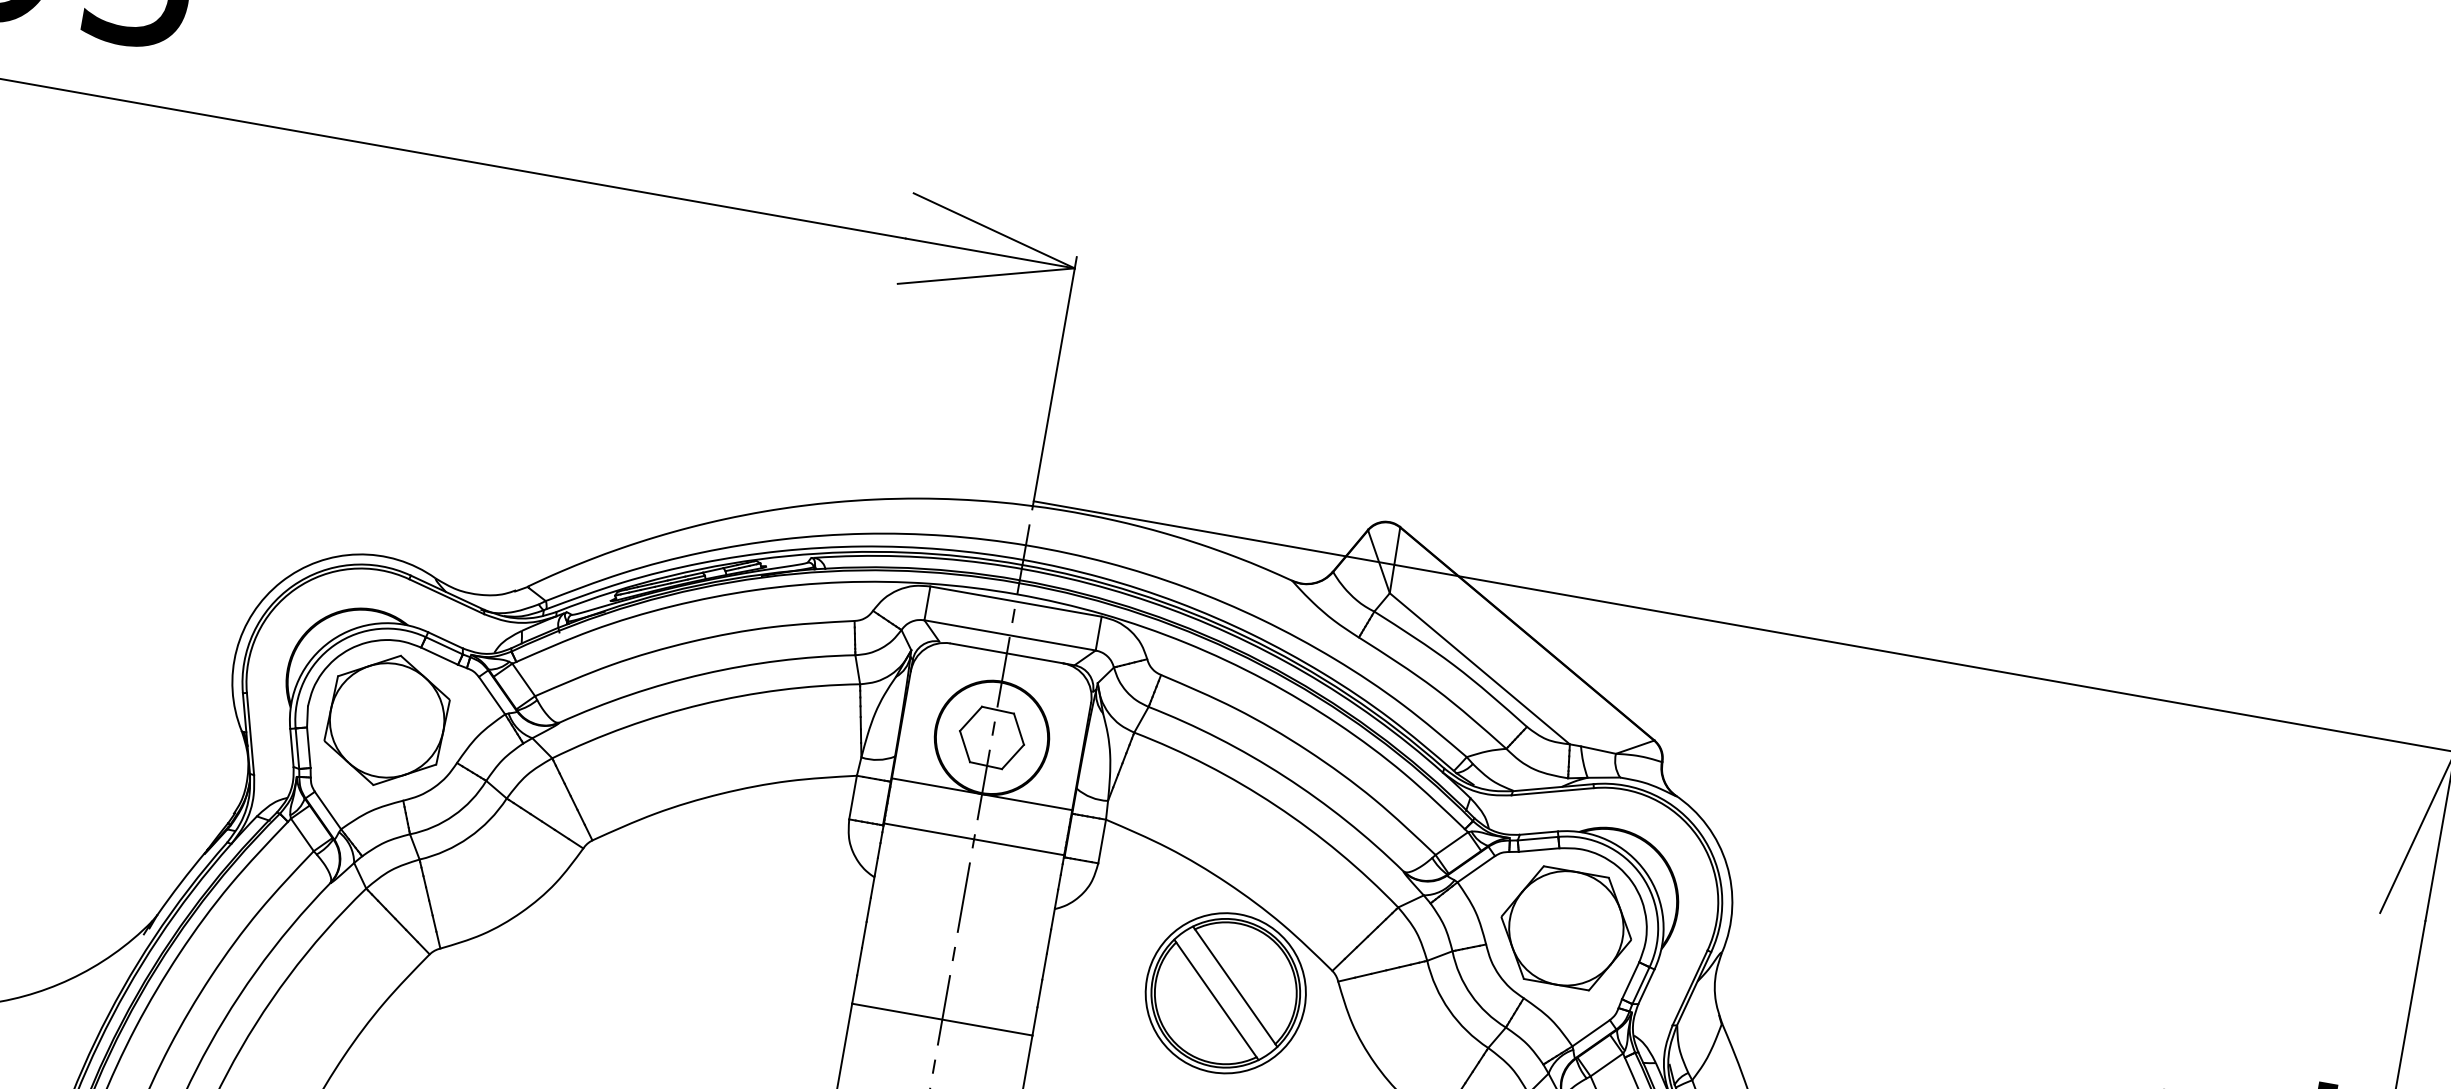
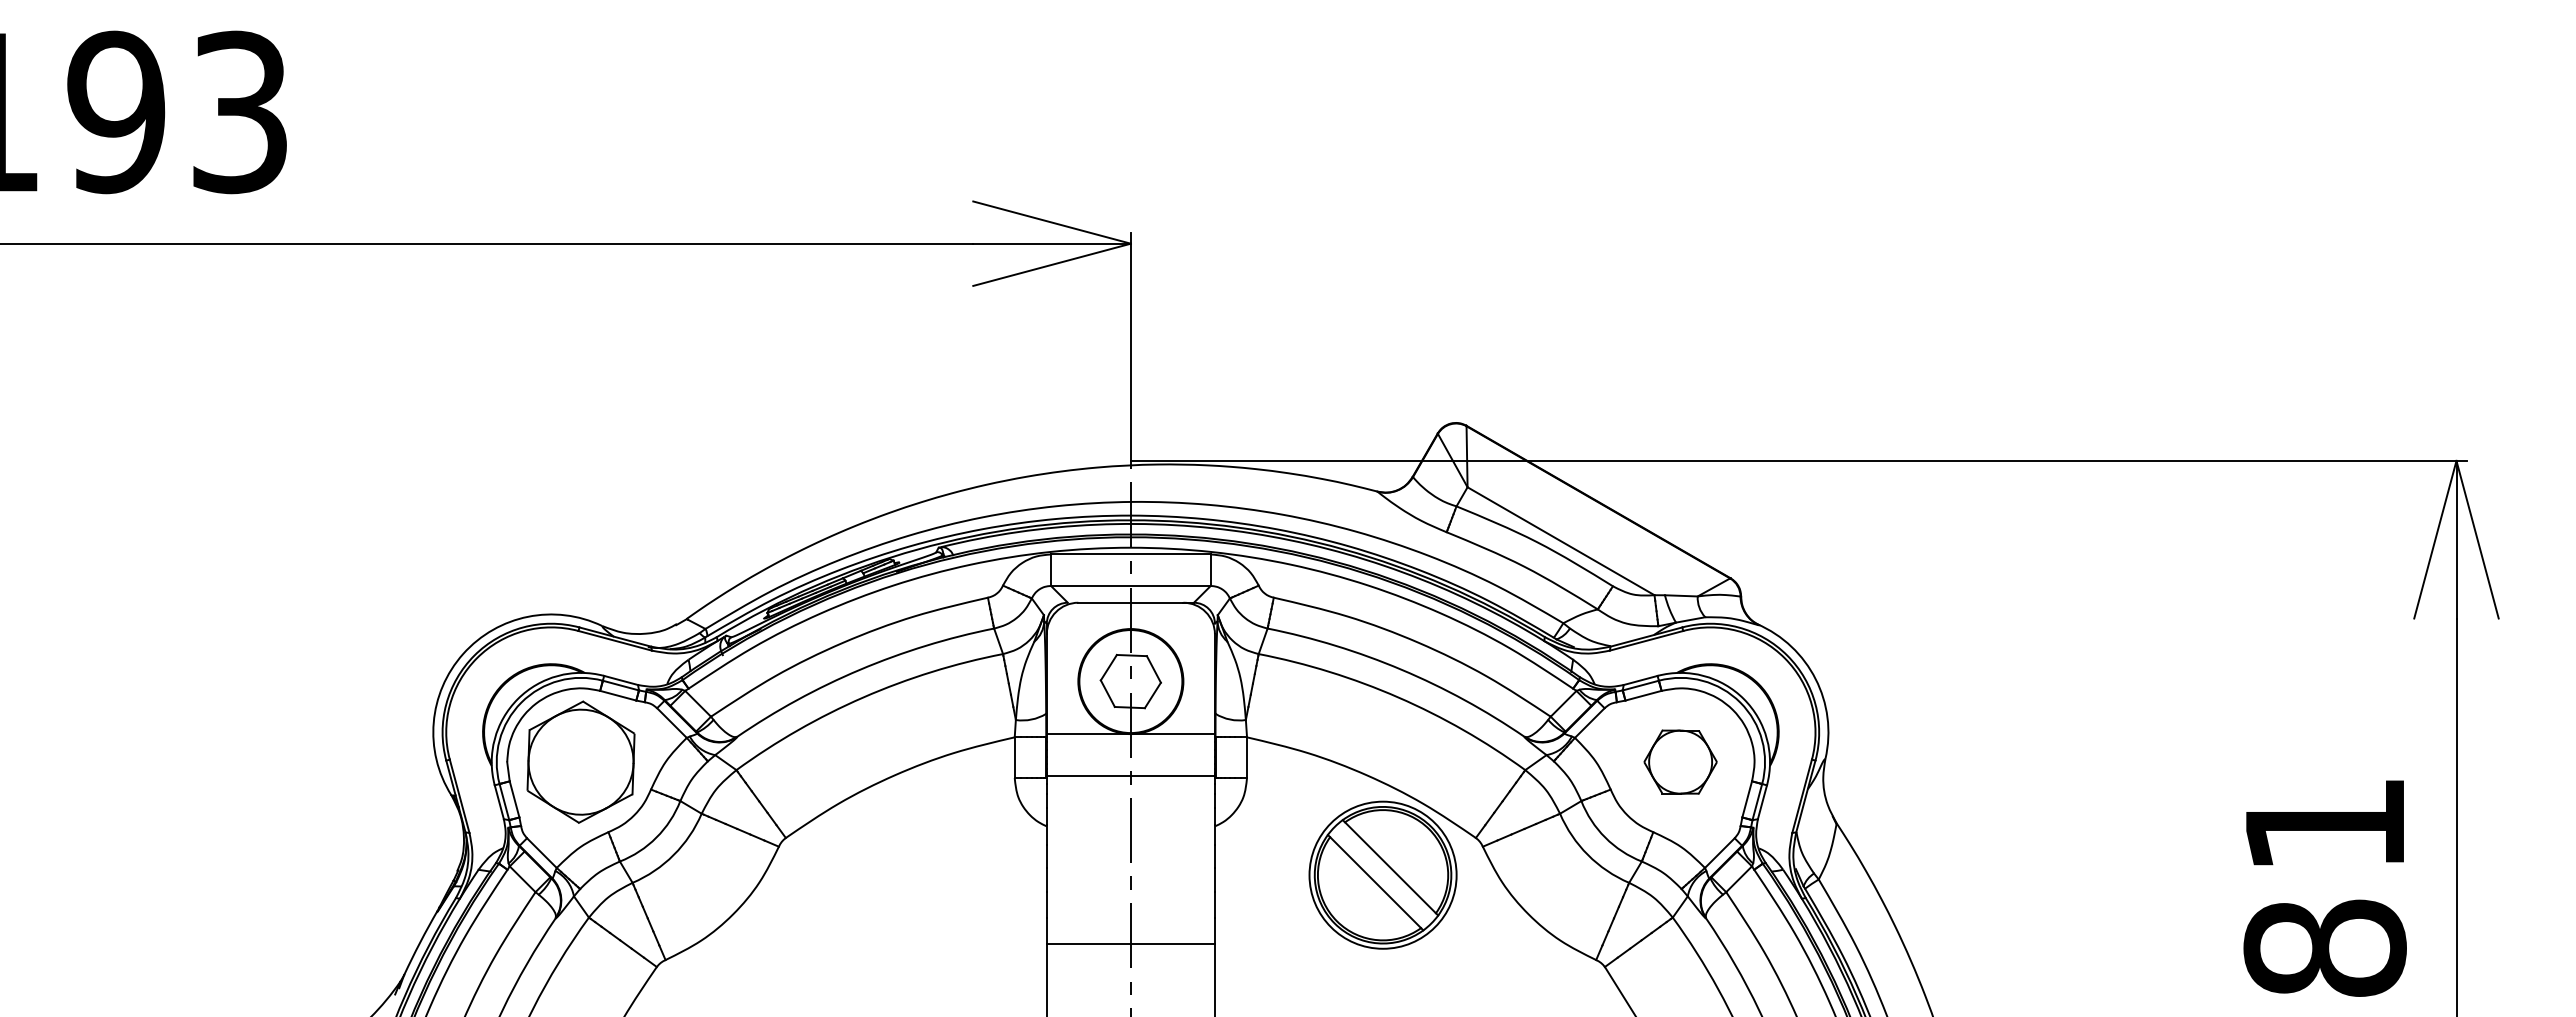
part: (1566, 927) -> (1680, 761), size x0.6

